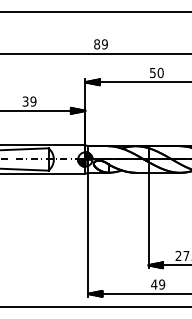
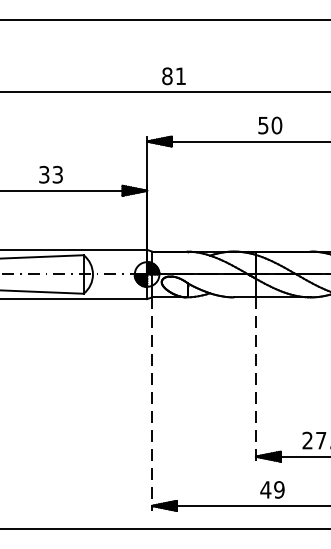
text: (104, 44) -> (180, 76), 89 -> 81
text: (33, 101) -> (57, 174), 39 -> 33
line: (148, 220) -> (255, 379), solid -> dashed
line: (88, 234) -> (152, 403), solid -> dashed

